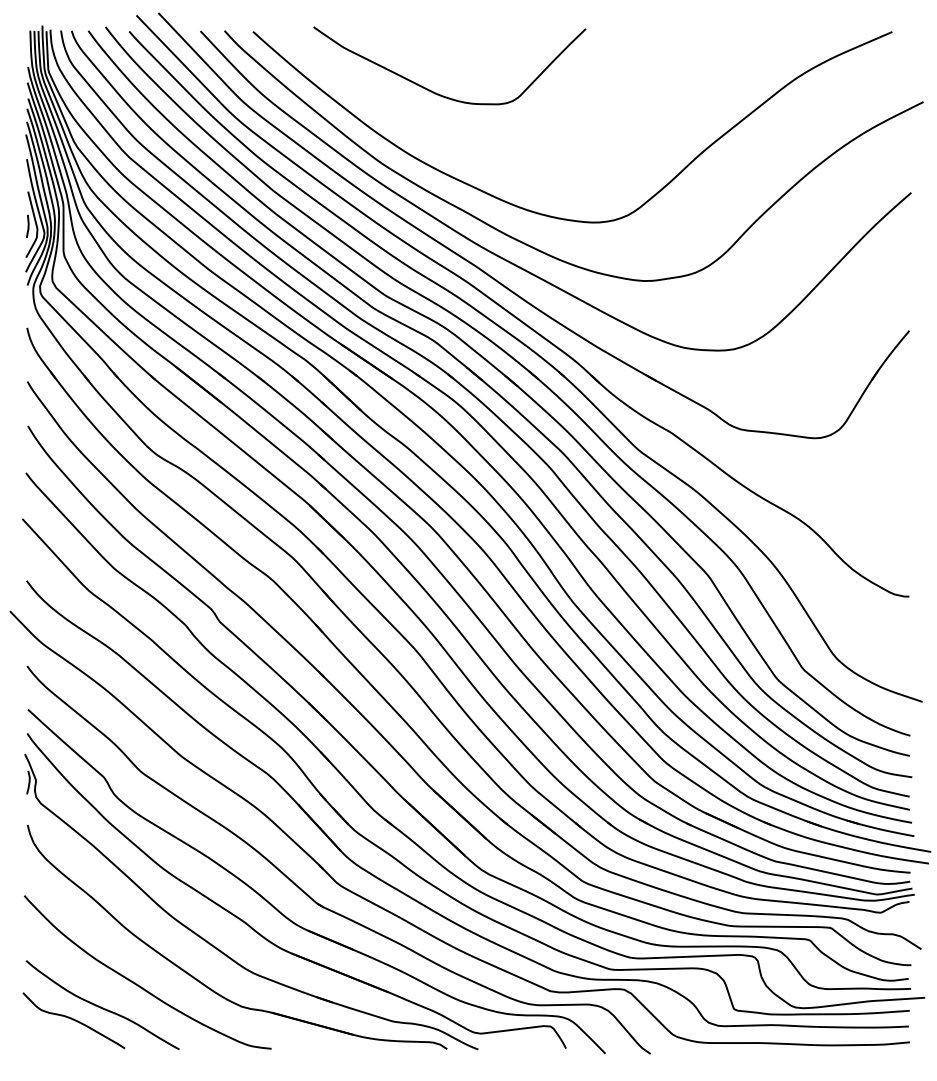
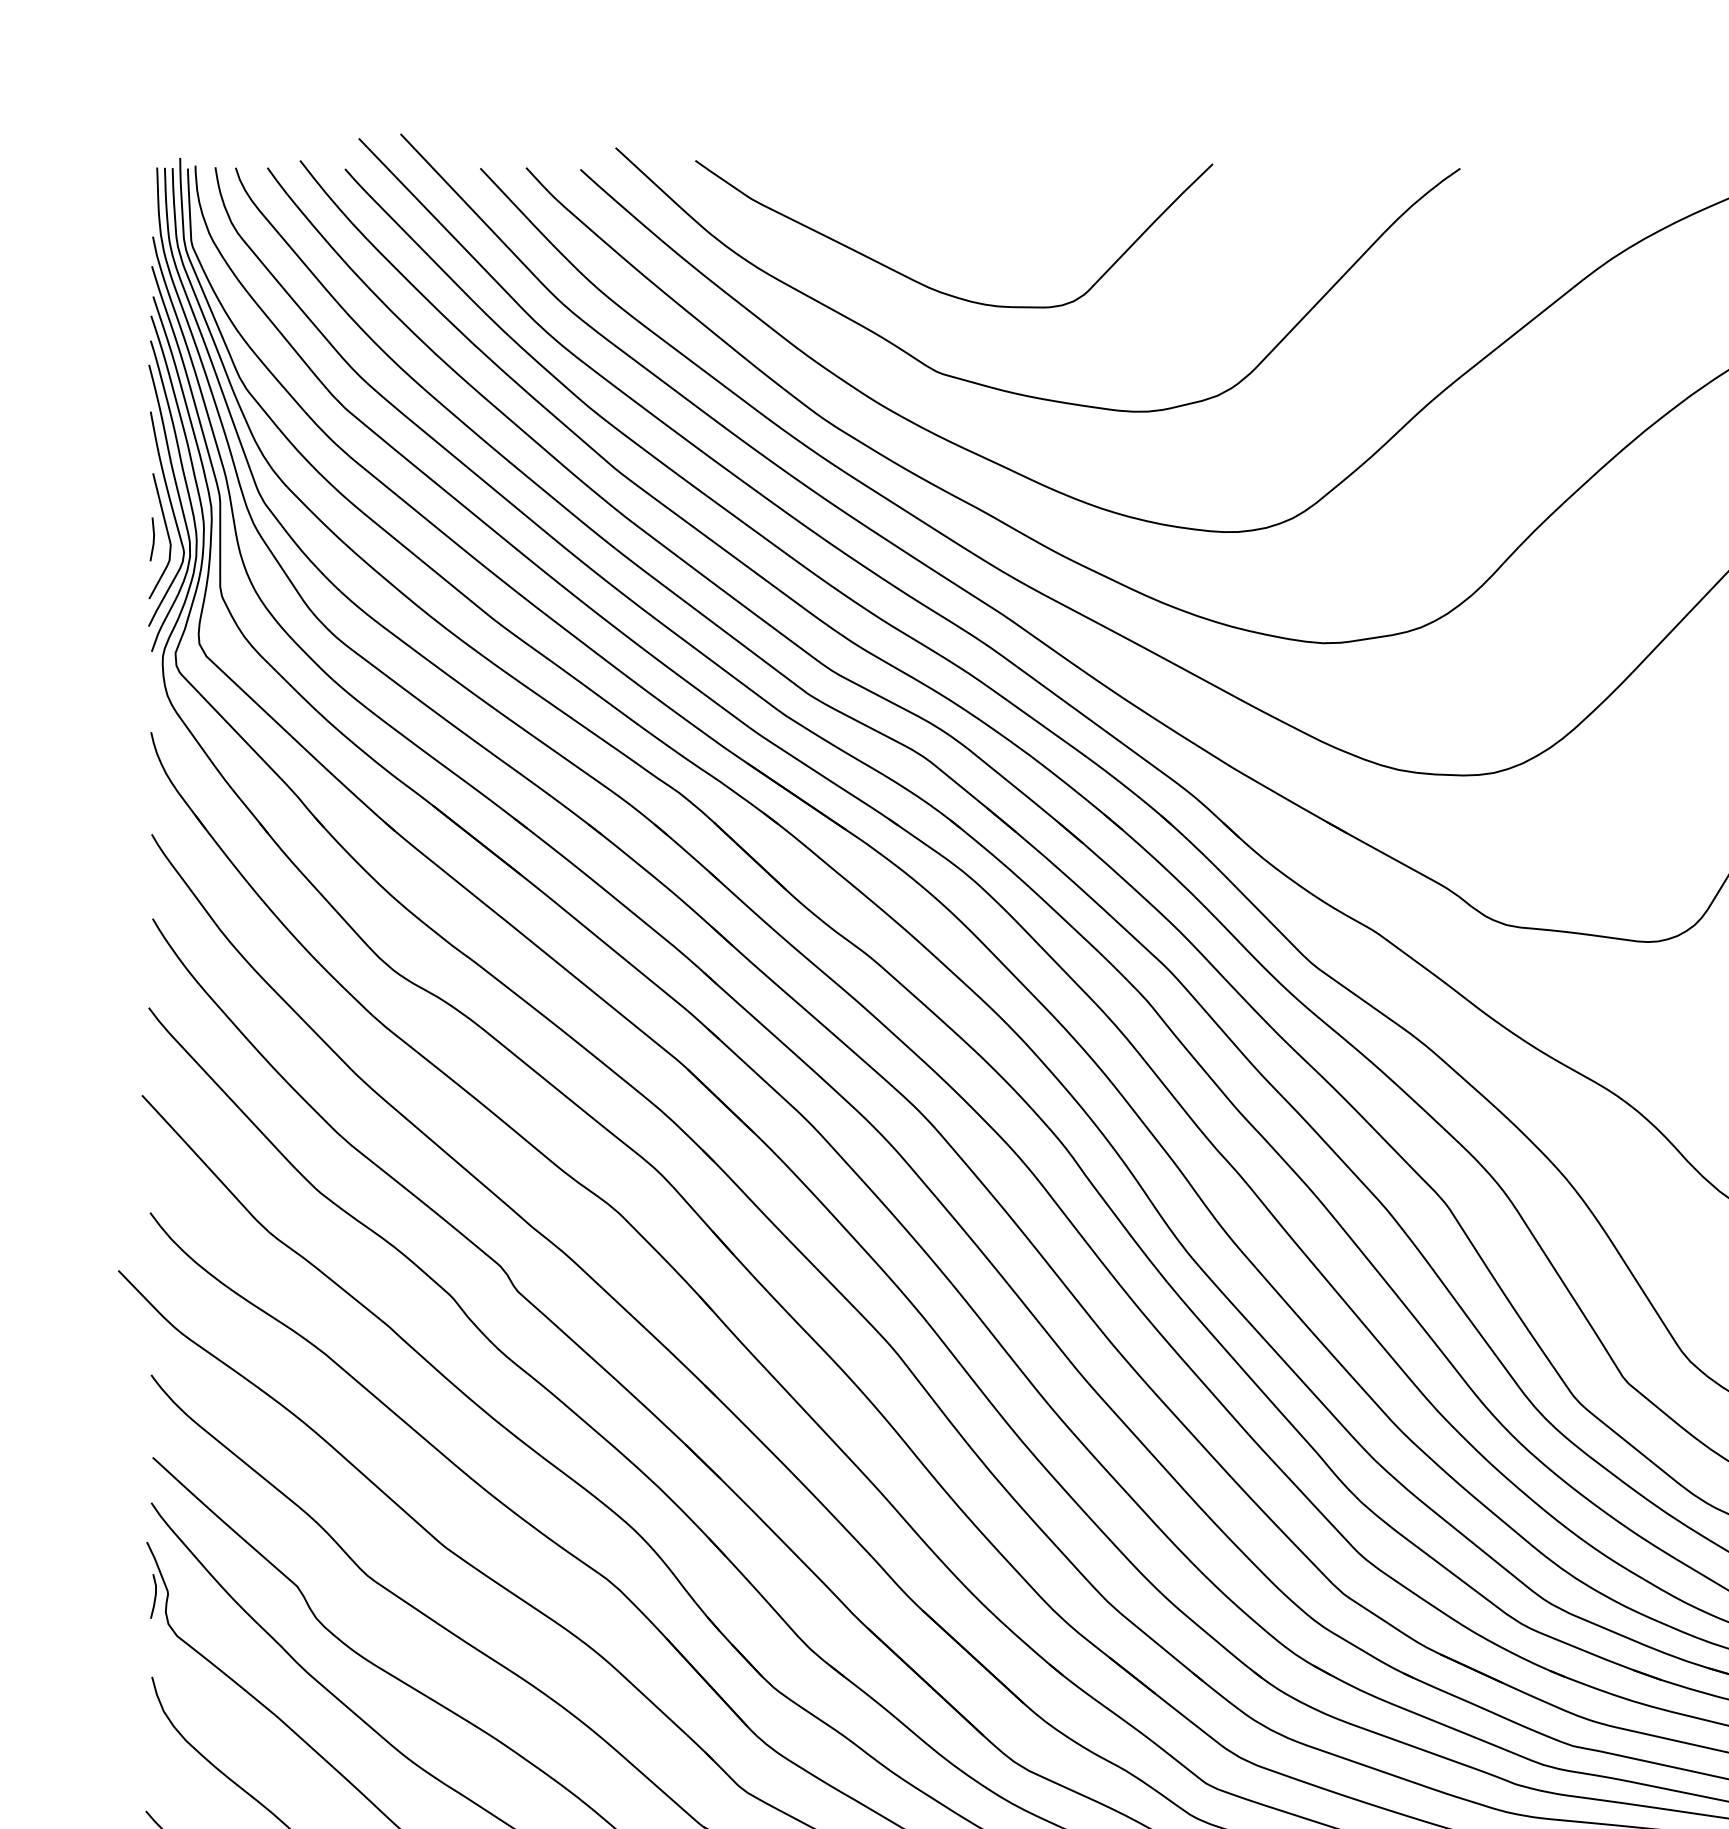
curve: (478, 147) -> (1008, 389), added

